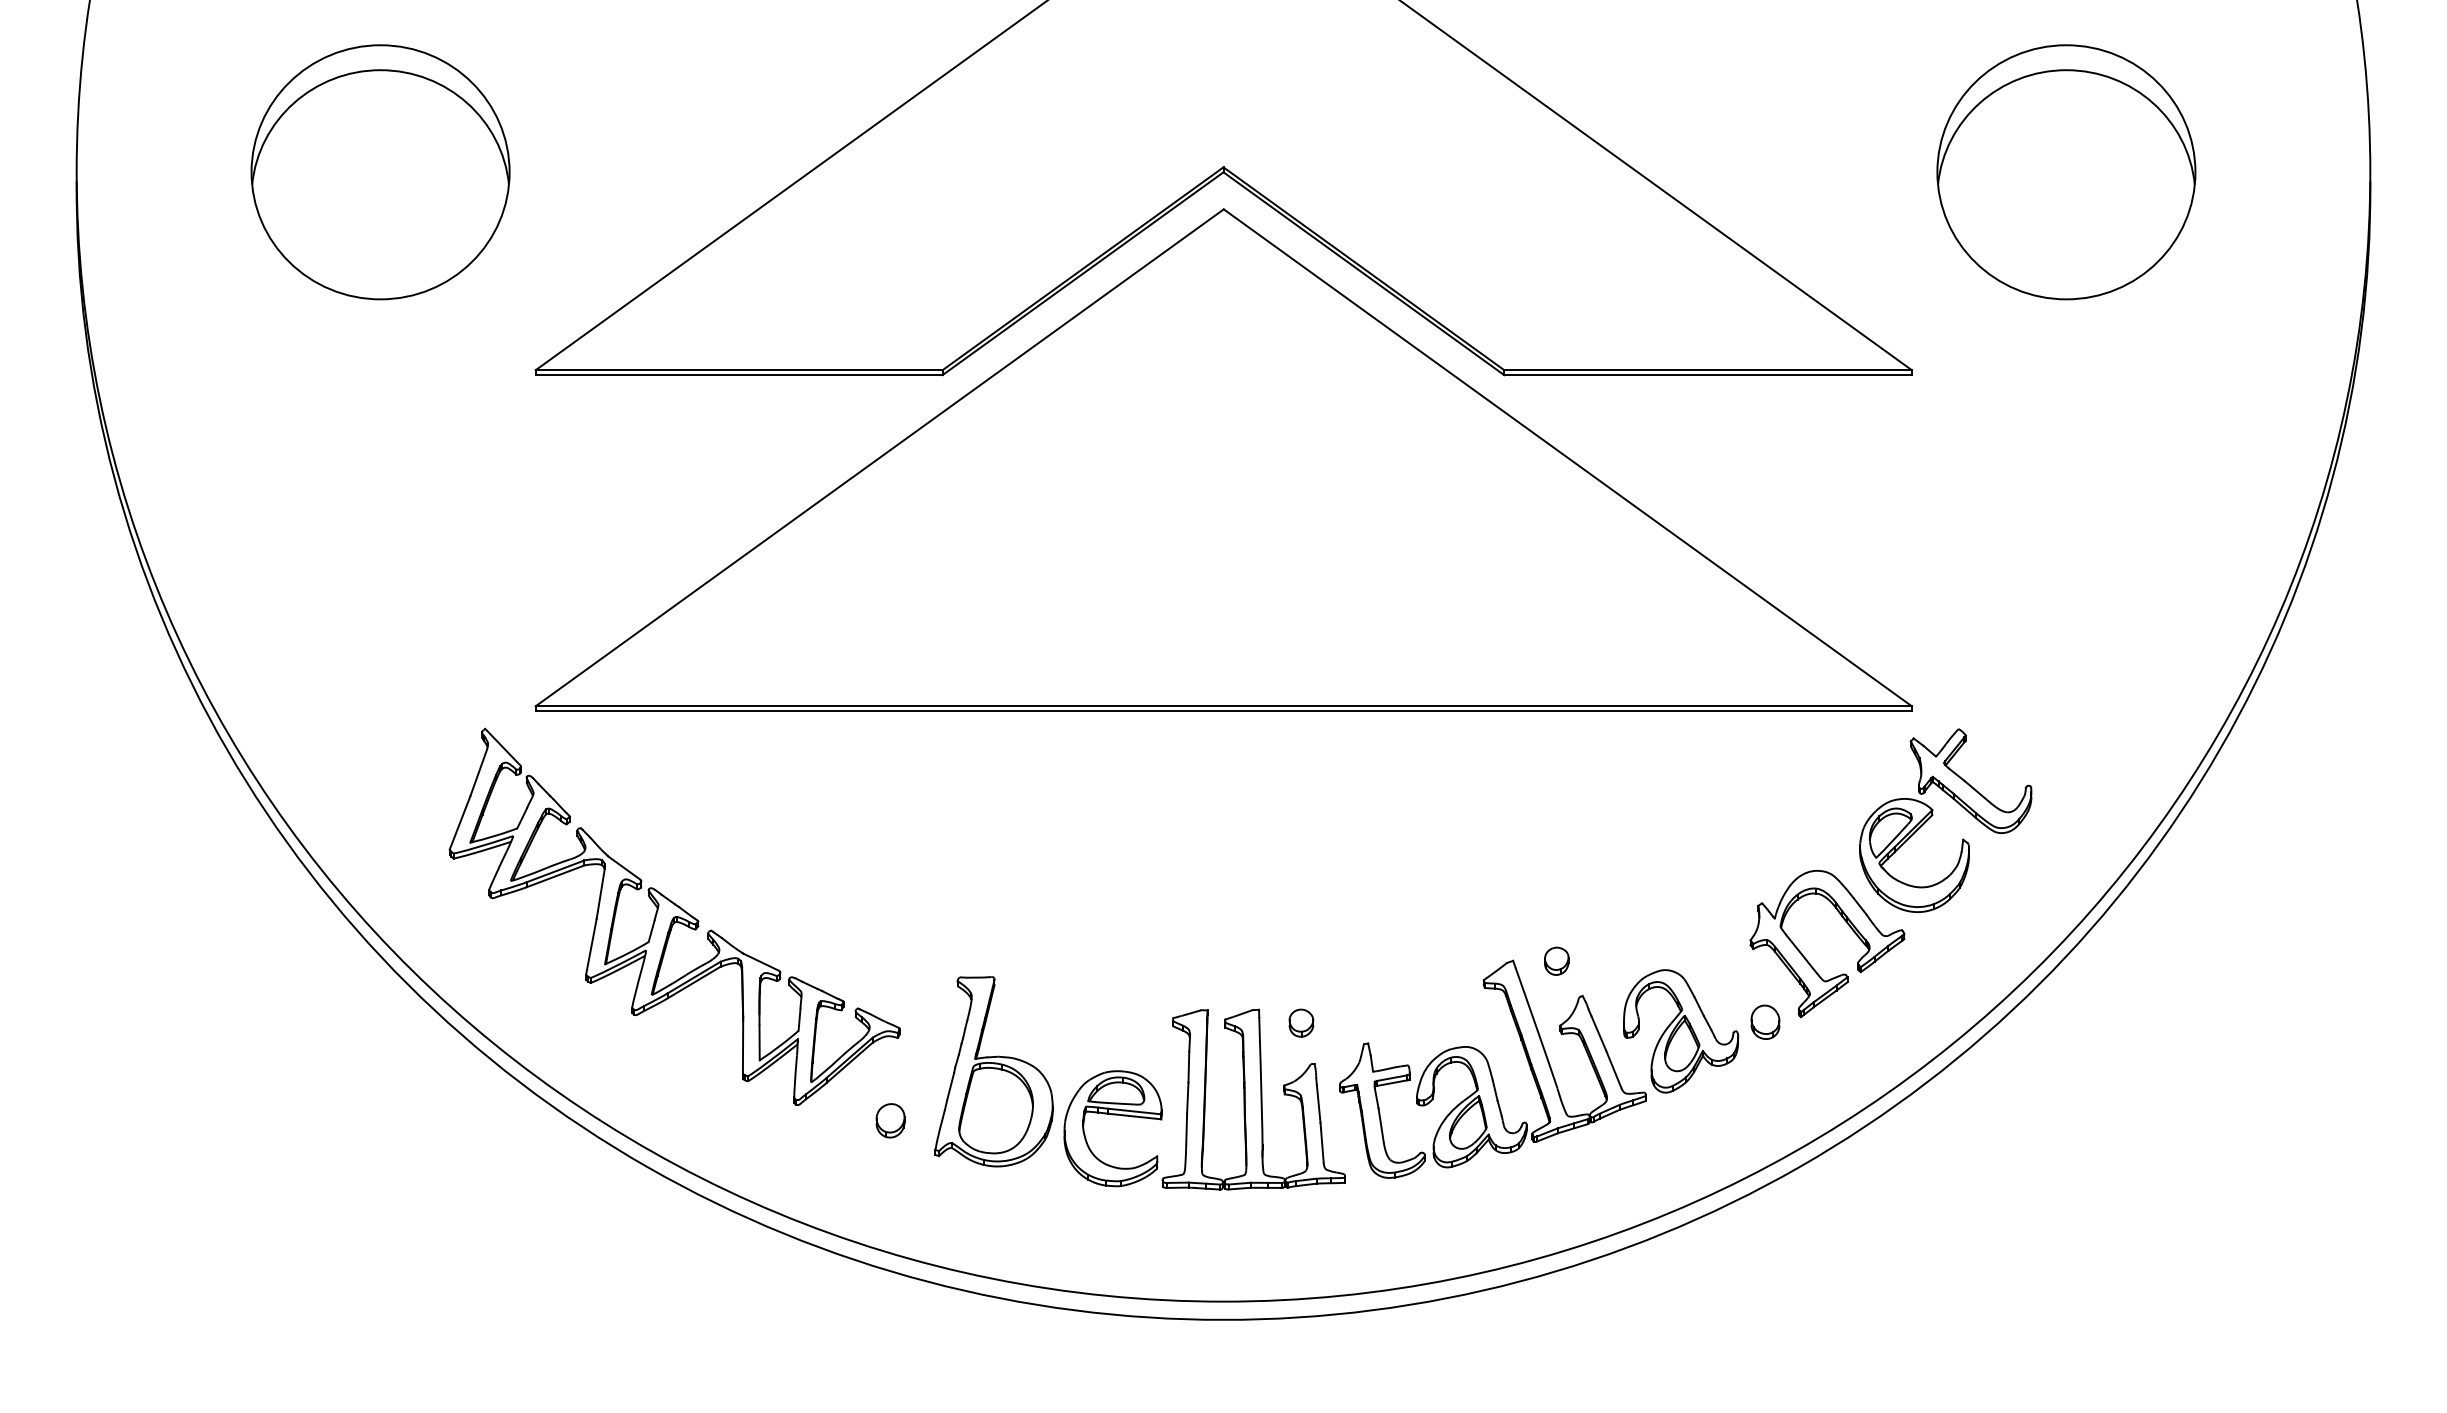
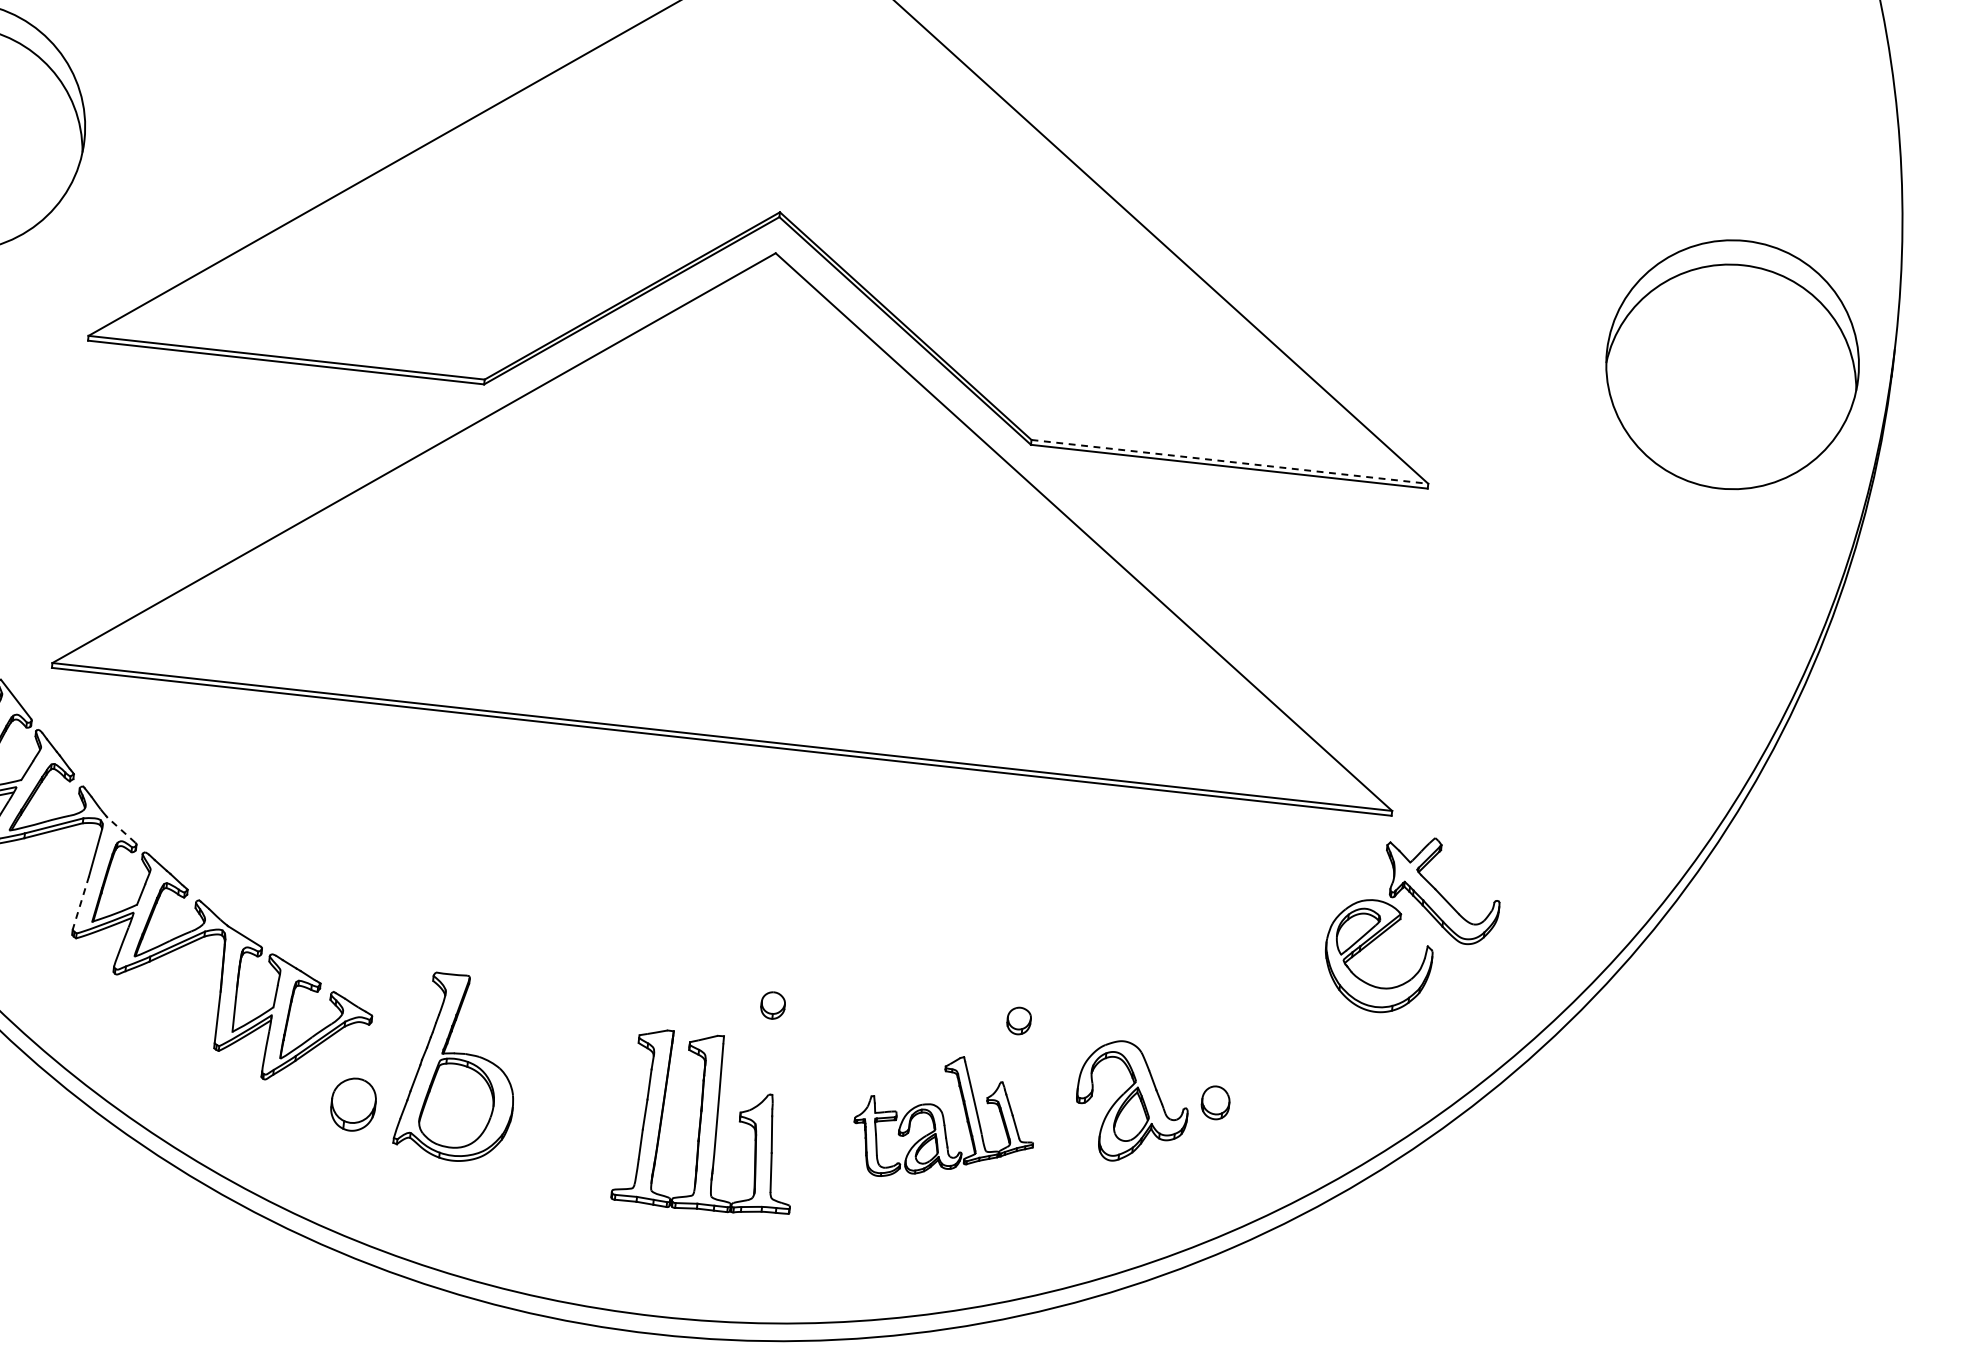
part: (2066, 172) -> (1732, 364), moved
line: (1708, 370) -> (1230, 462), solid -> dashed
line: (623, 867) -> (120, 829), solid -> dashed
line: (591, 946) -> (80, 902), solid -> dashed
part: (1807, 959) -> (1263, 1046), removed
part: (1301, 1022) -> (773, 1004), moved
part: (1492, 1068) -> (944, 1118), size x0.6
part: (1112, 1115) -> (570, 1123), removed
part: (890, 1120) -> (353, 1104), size x1.6

